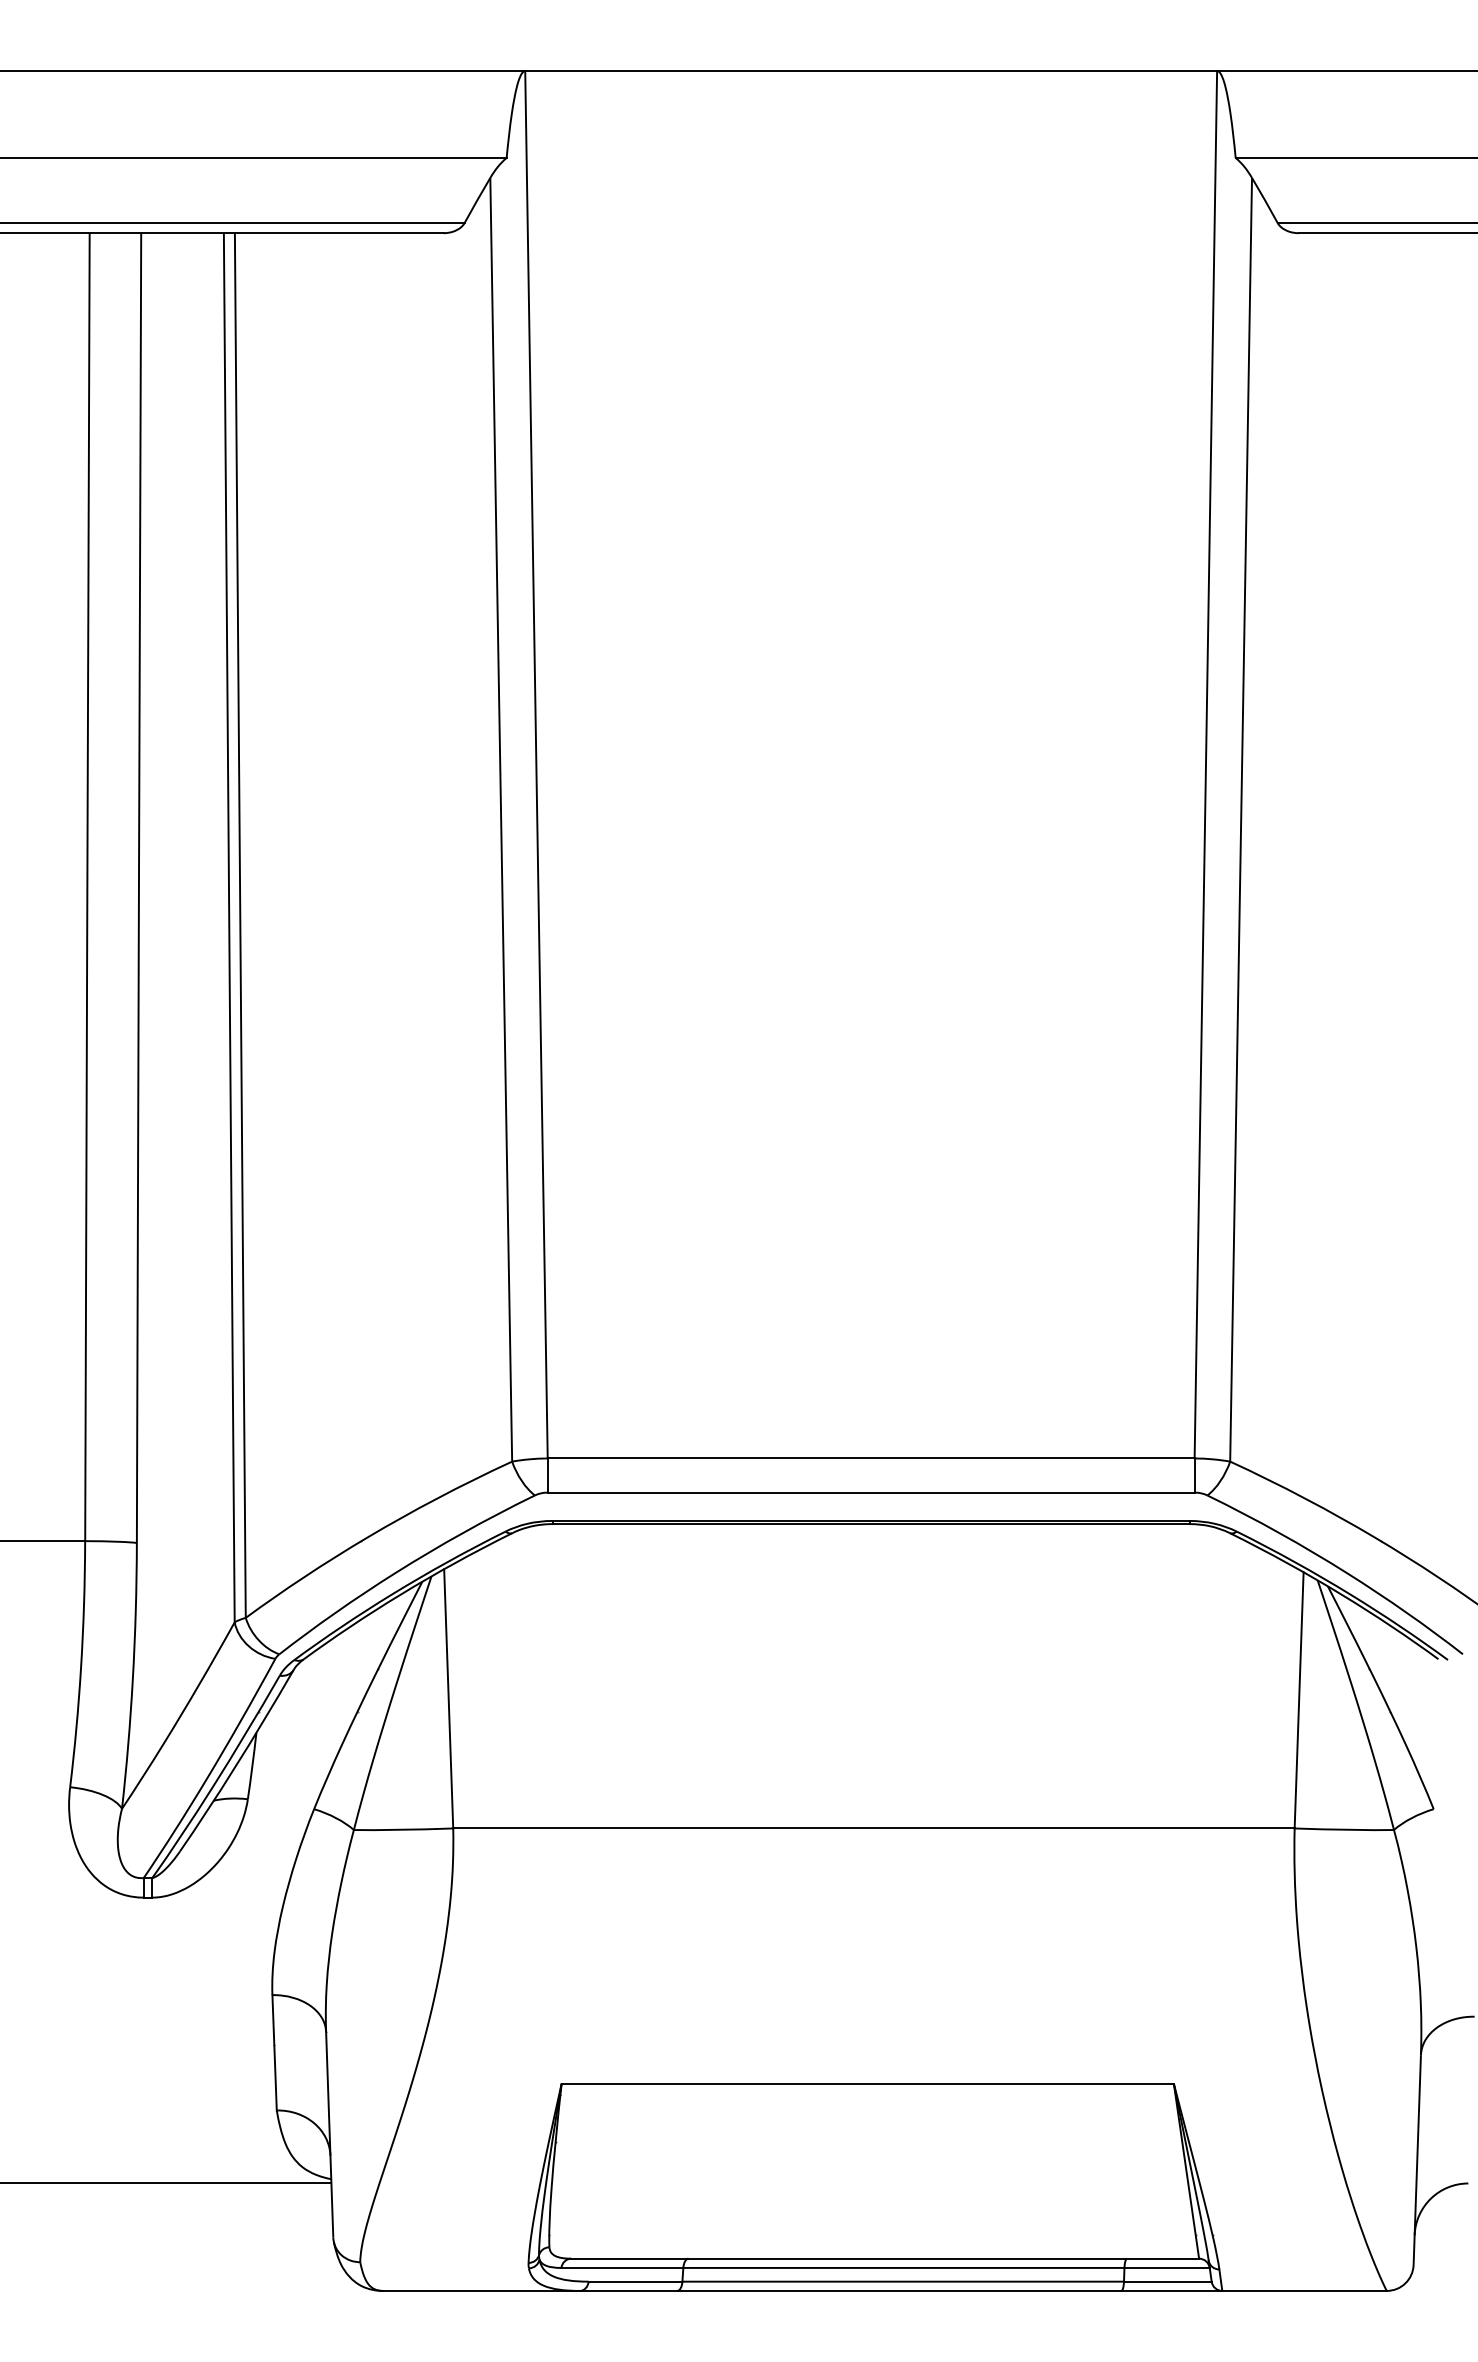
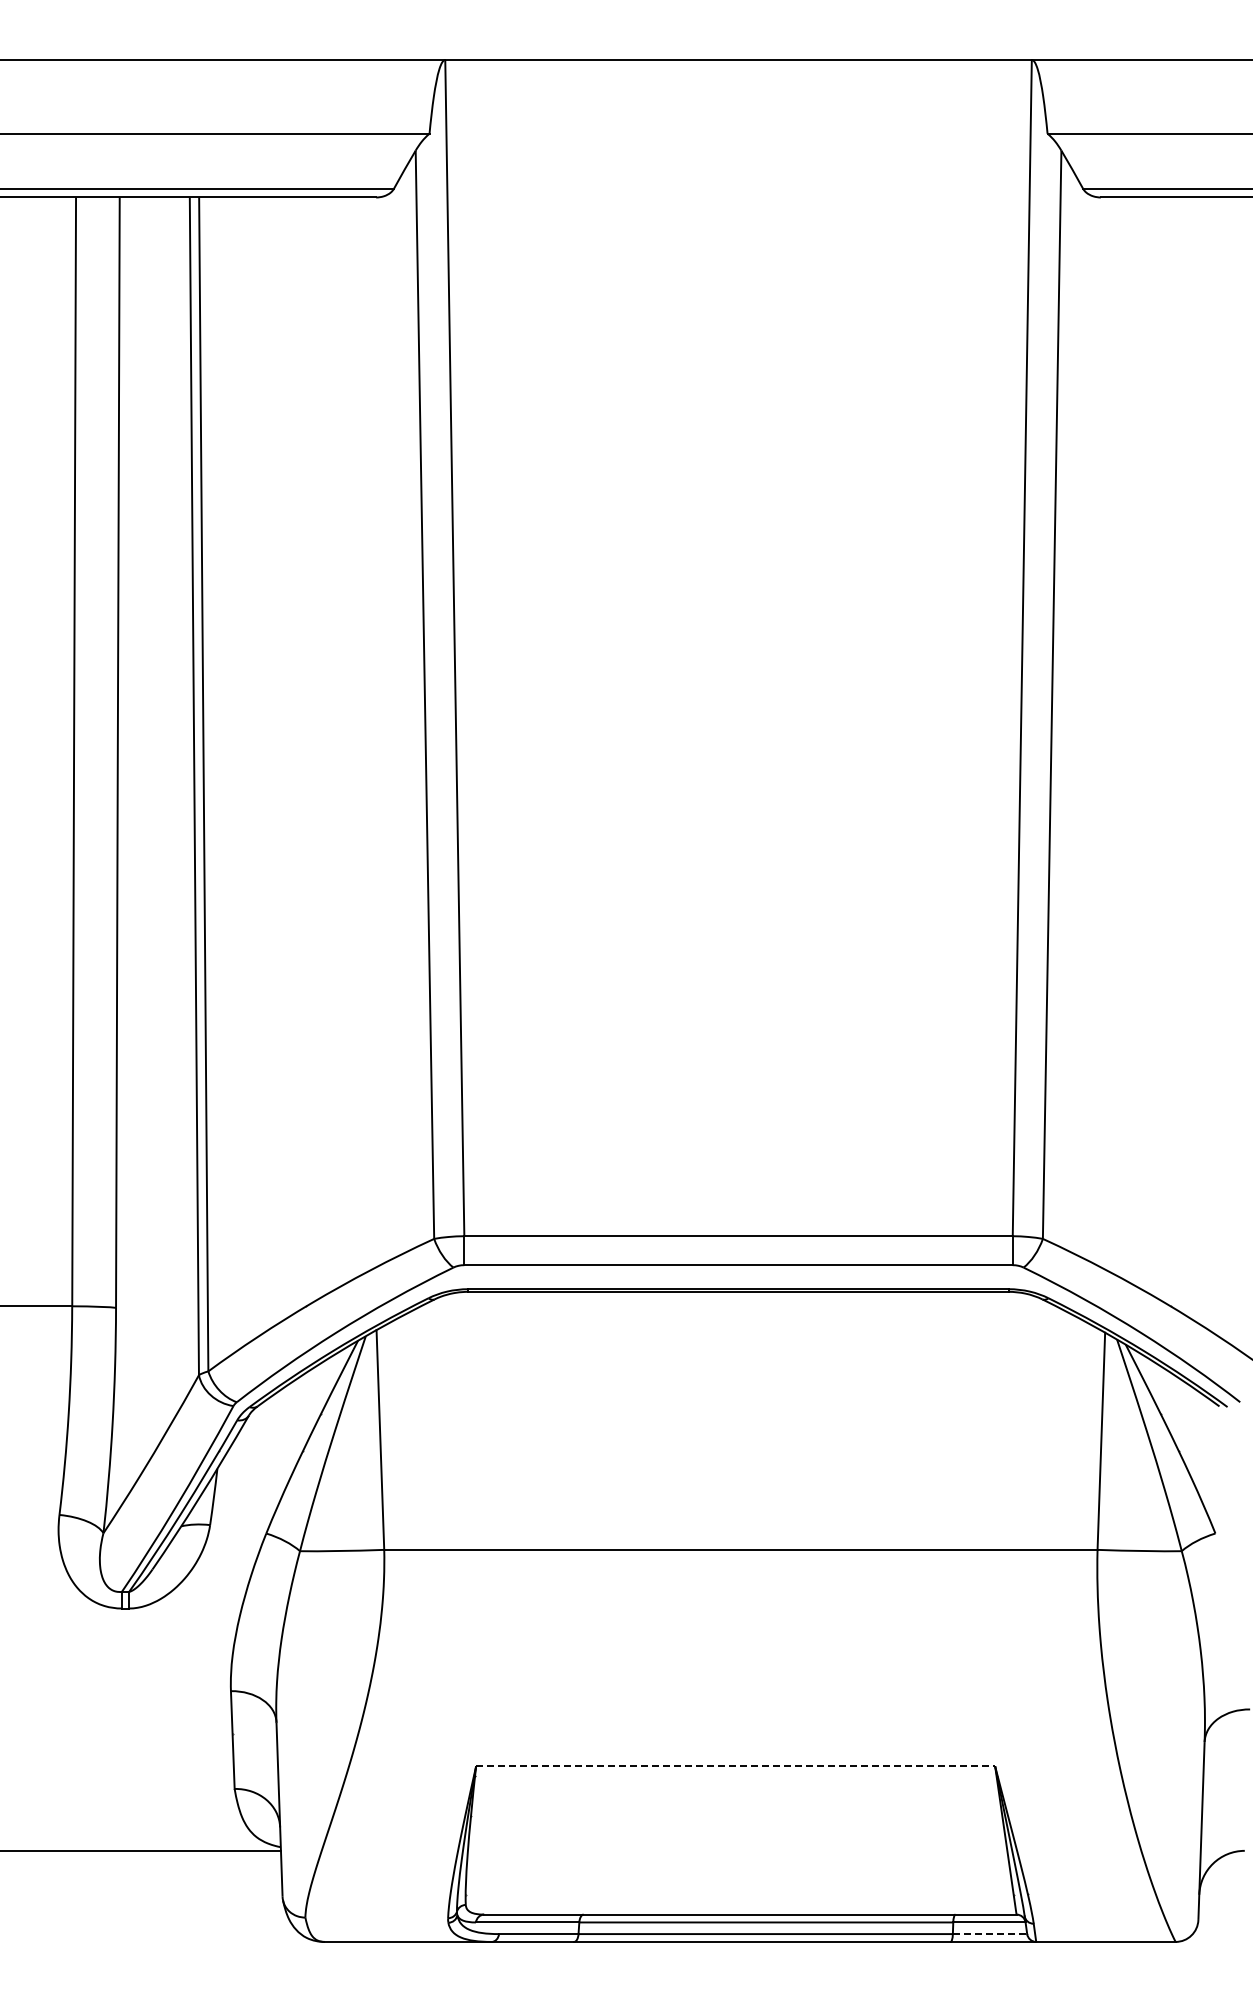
line: (867, 2083) -> (735, 1766), solid -> dashed
line: (1168, 2282) -> (990, 1934), solid -> dashed

